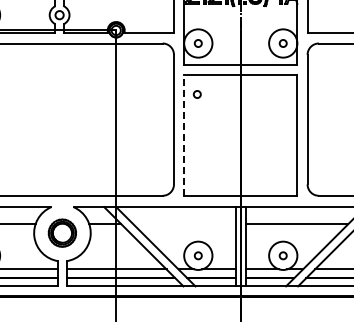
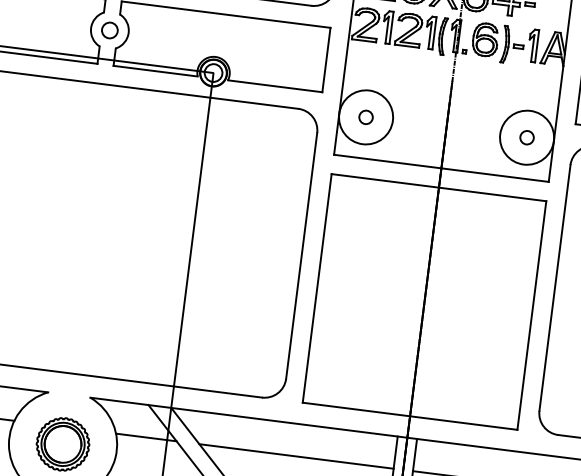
circle: (196, 94) -> (350, 213), removed
line: (184, 135) -> (317, 288), dashed -> solid
line: (184, 224) -> (296, 457), added

